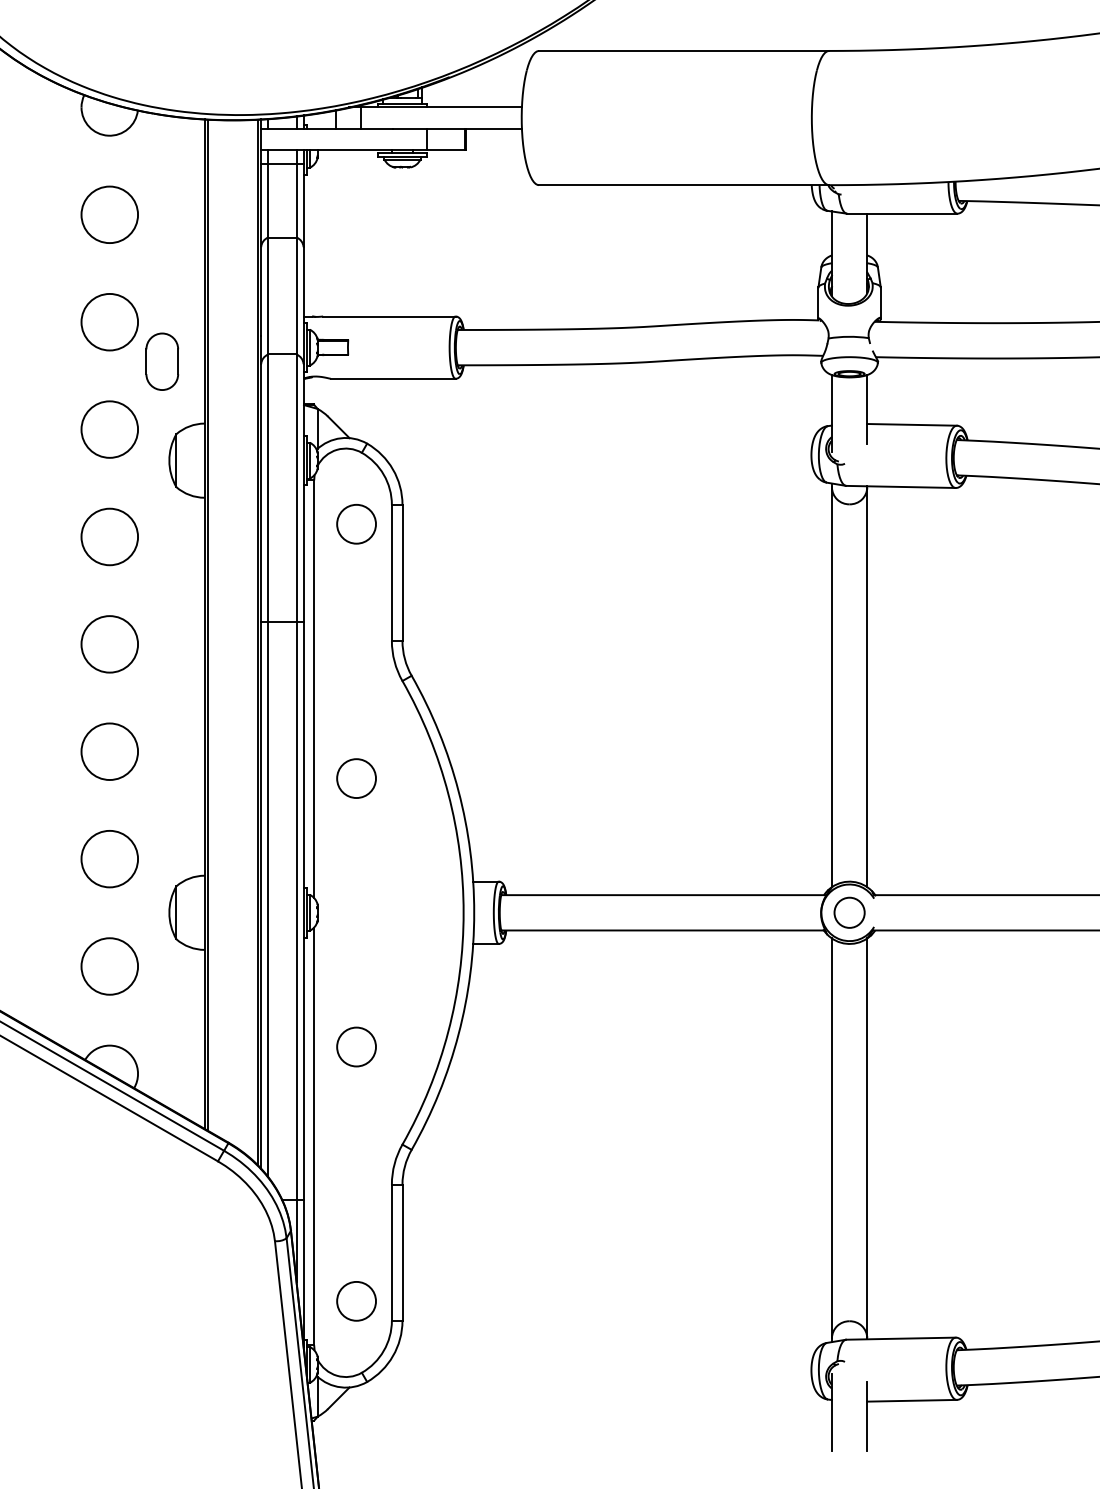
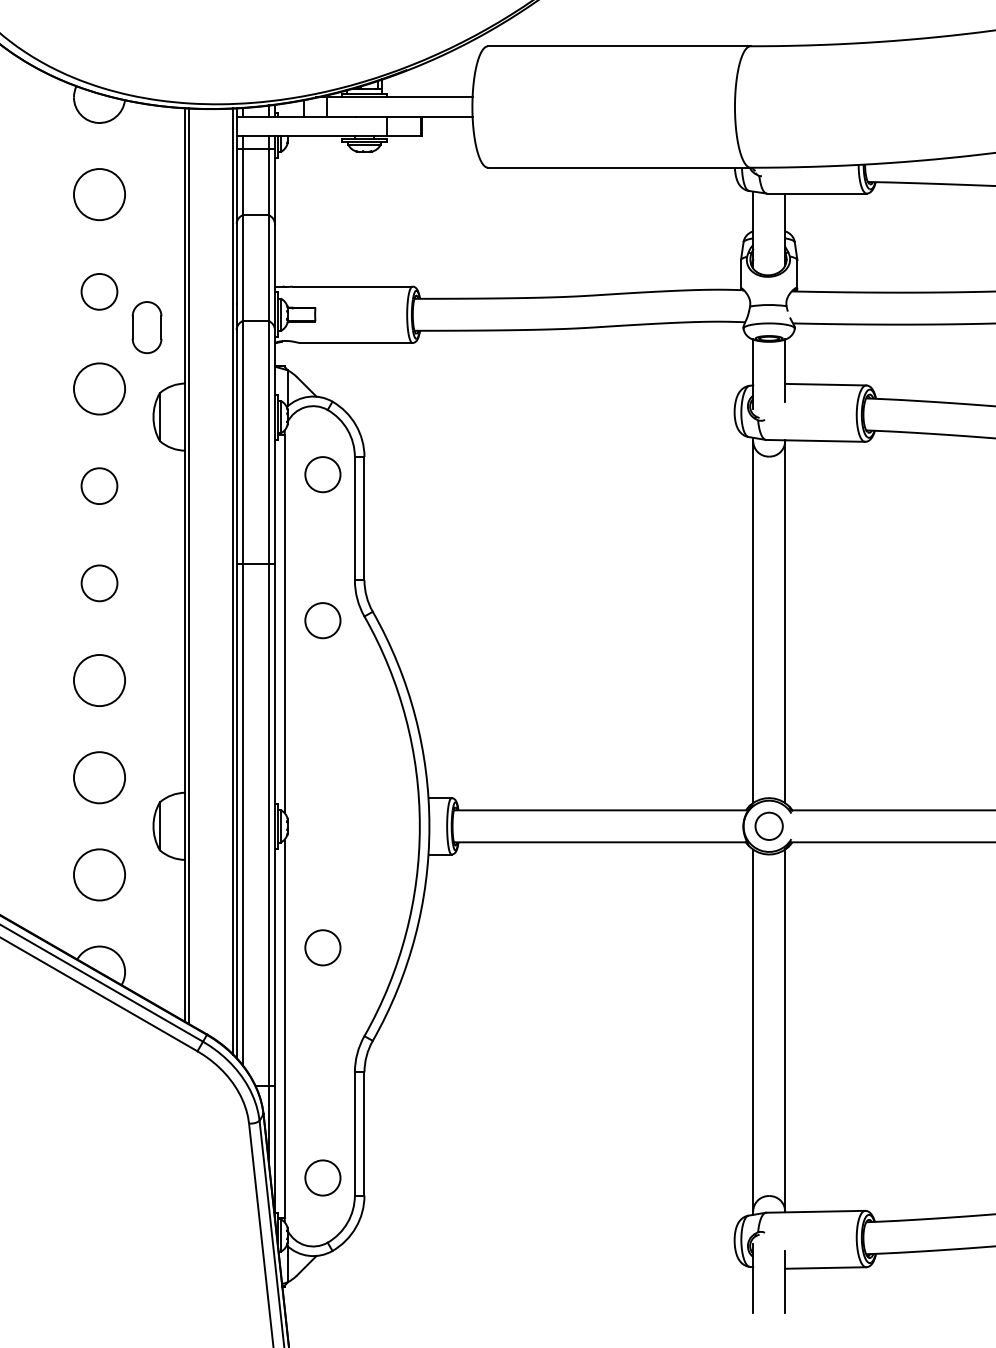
circle: (109, 322) -> (99, 292), size x0.7
circle: (109, 536) -> (99, 485), size x0.7
circle: (109, 644) -> (99, 583), size x0.7
circle: (356, 778) -> (322, 620), moved

